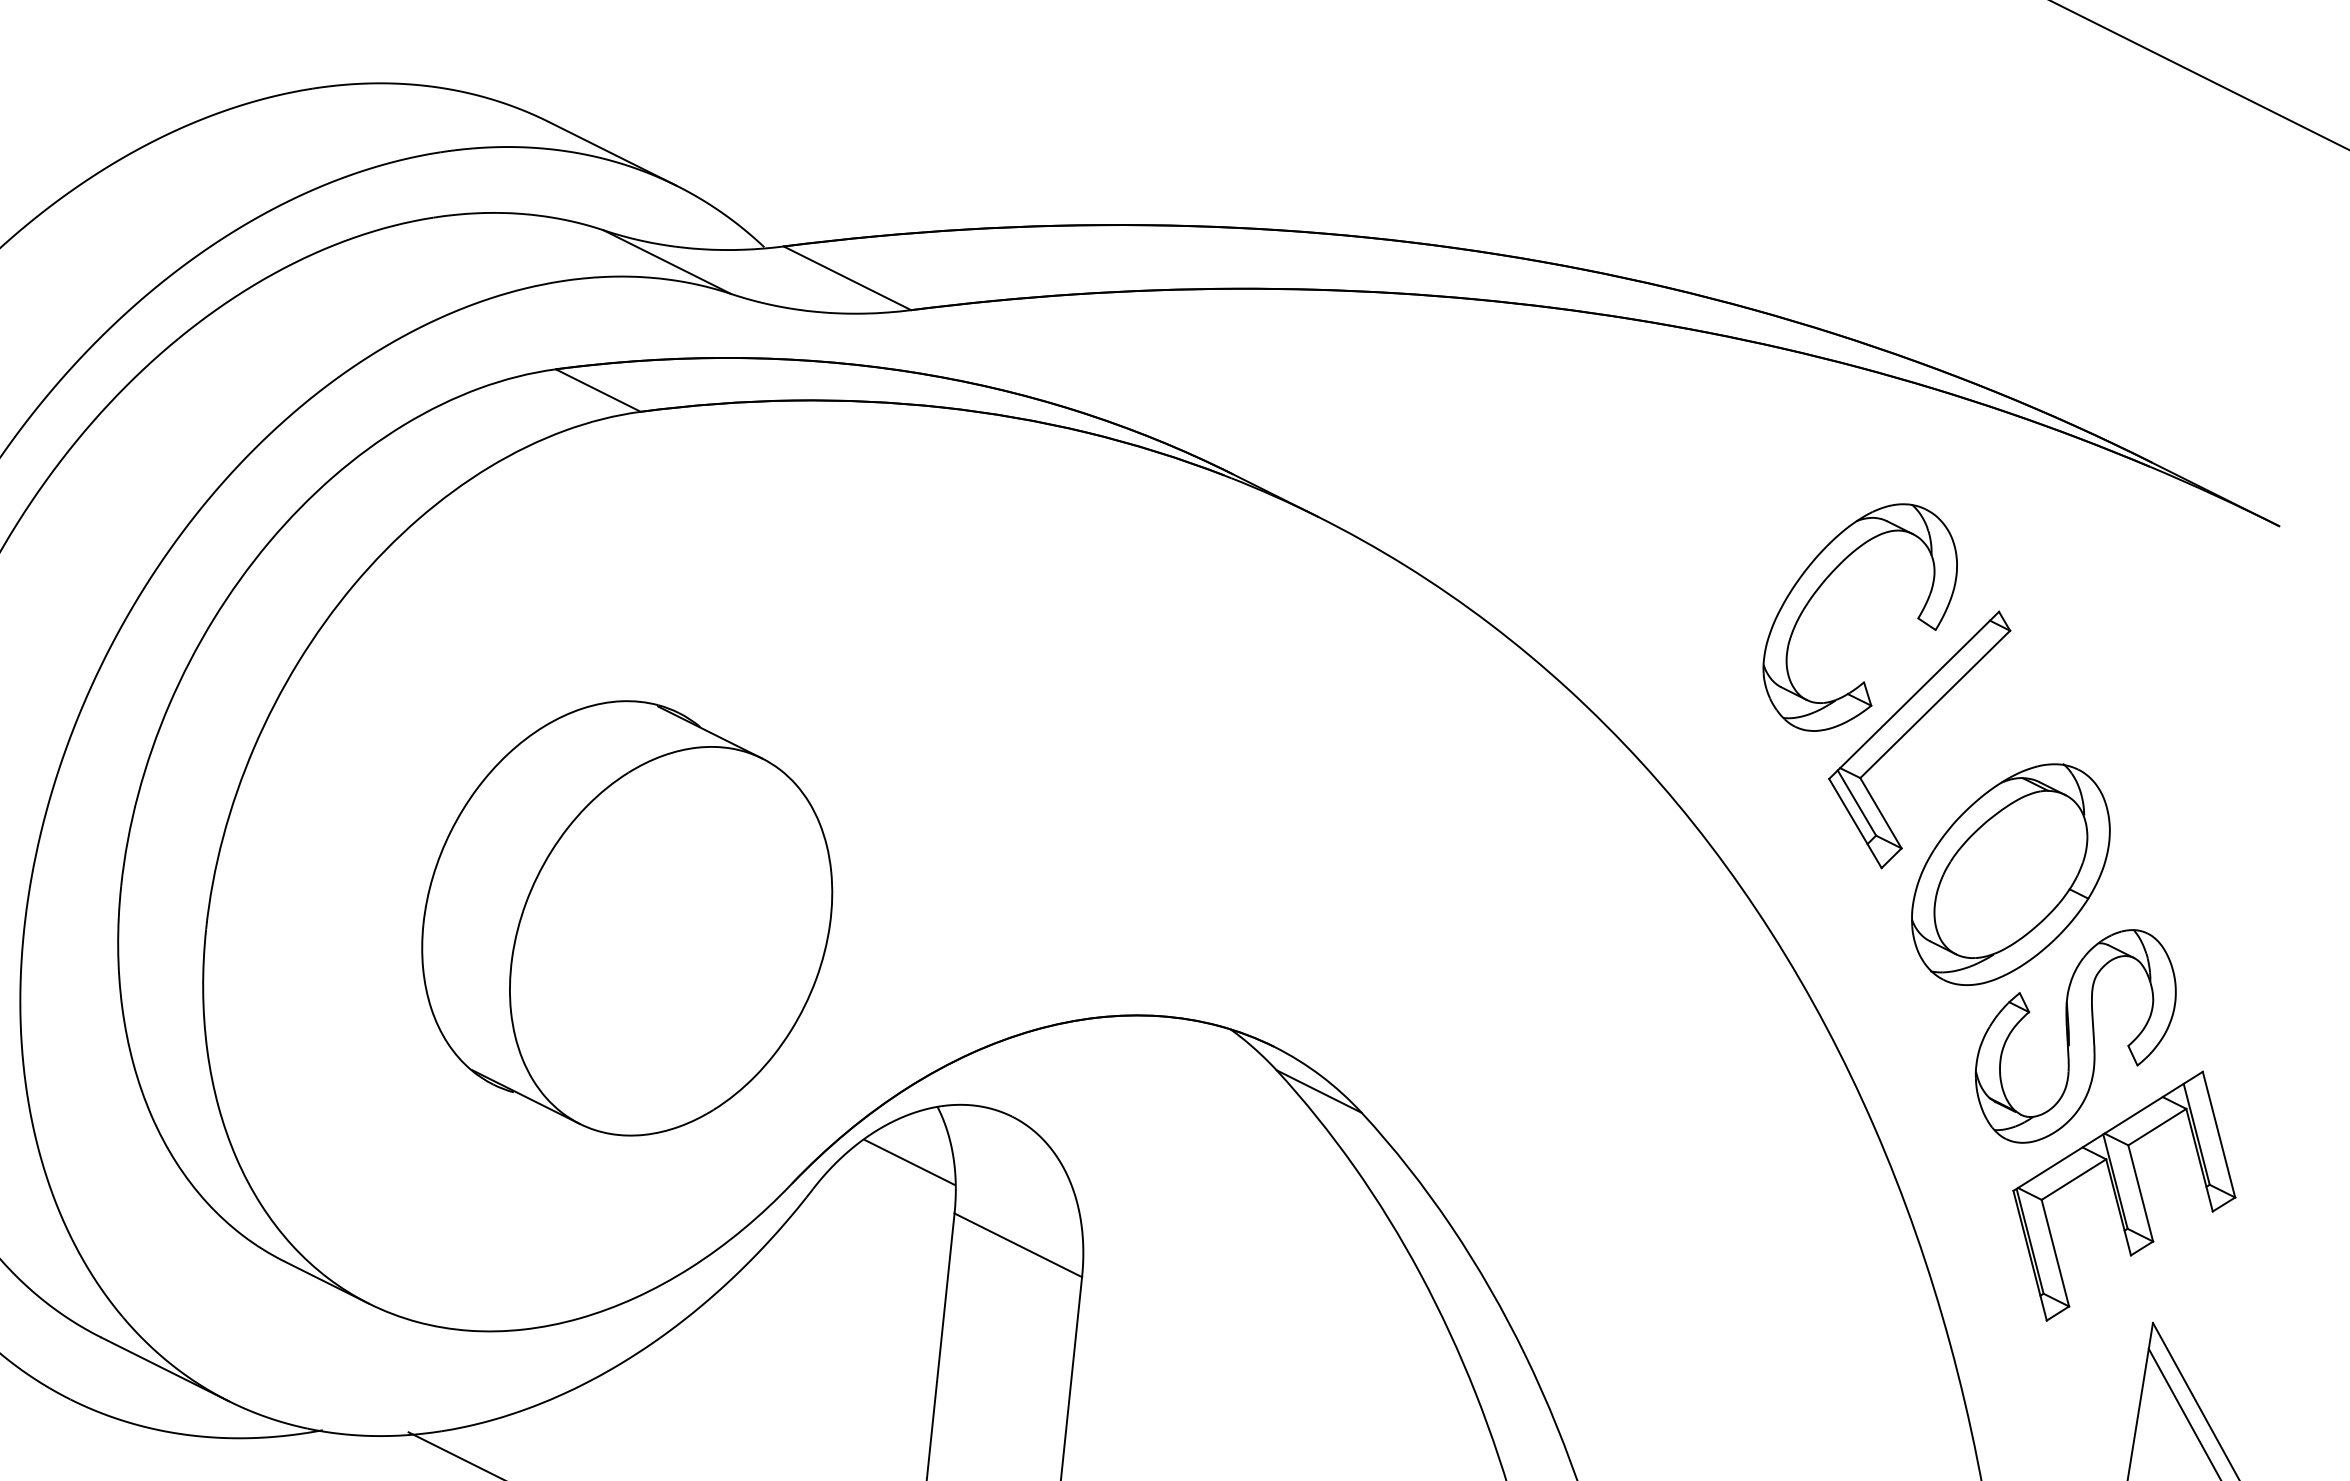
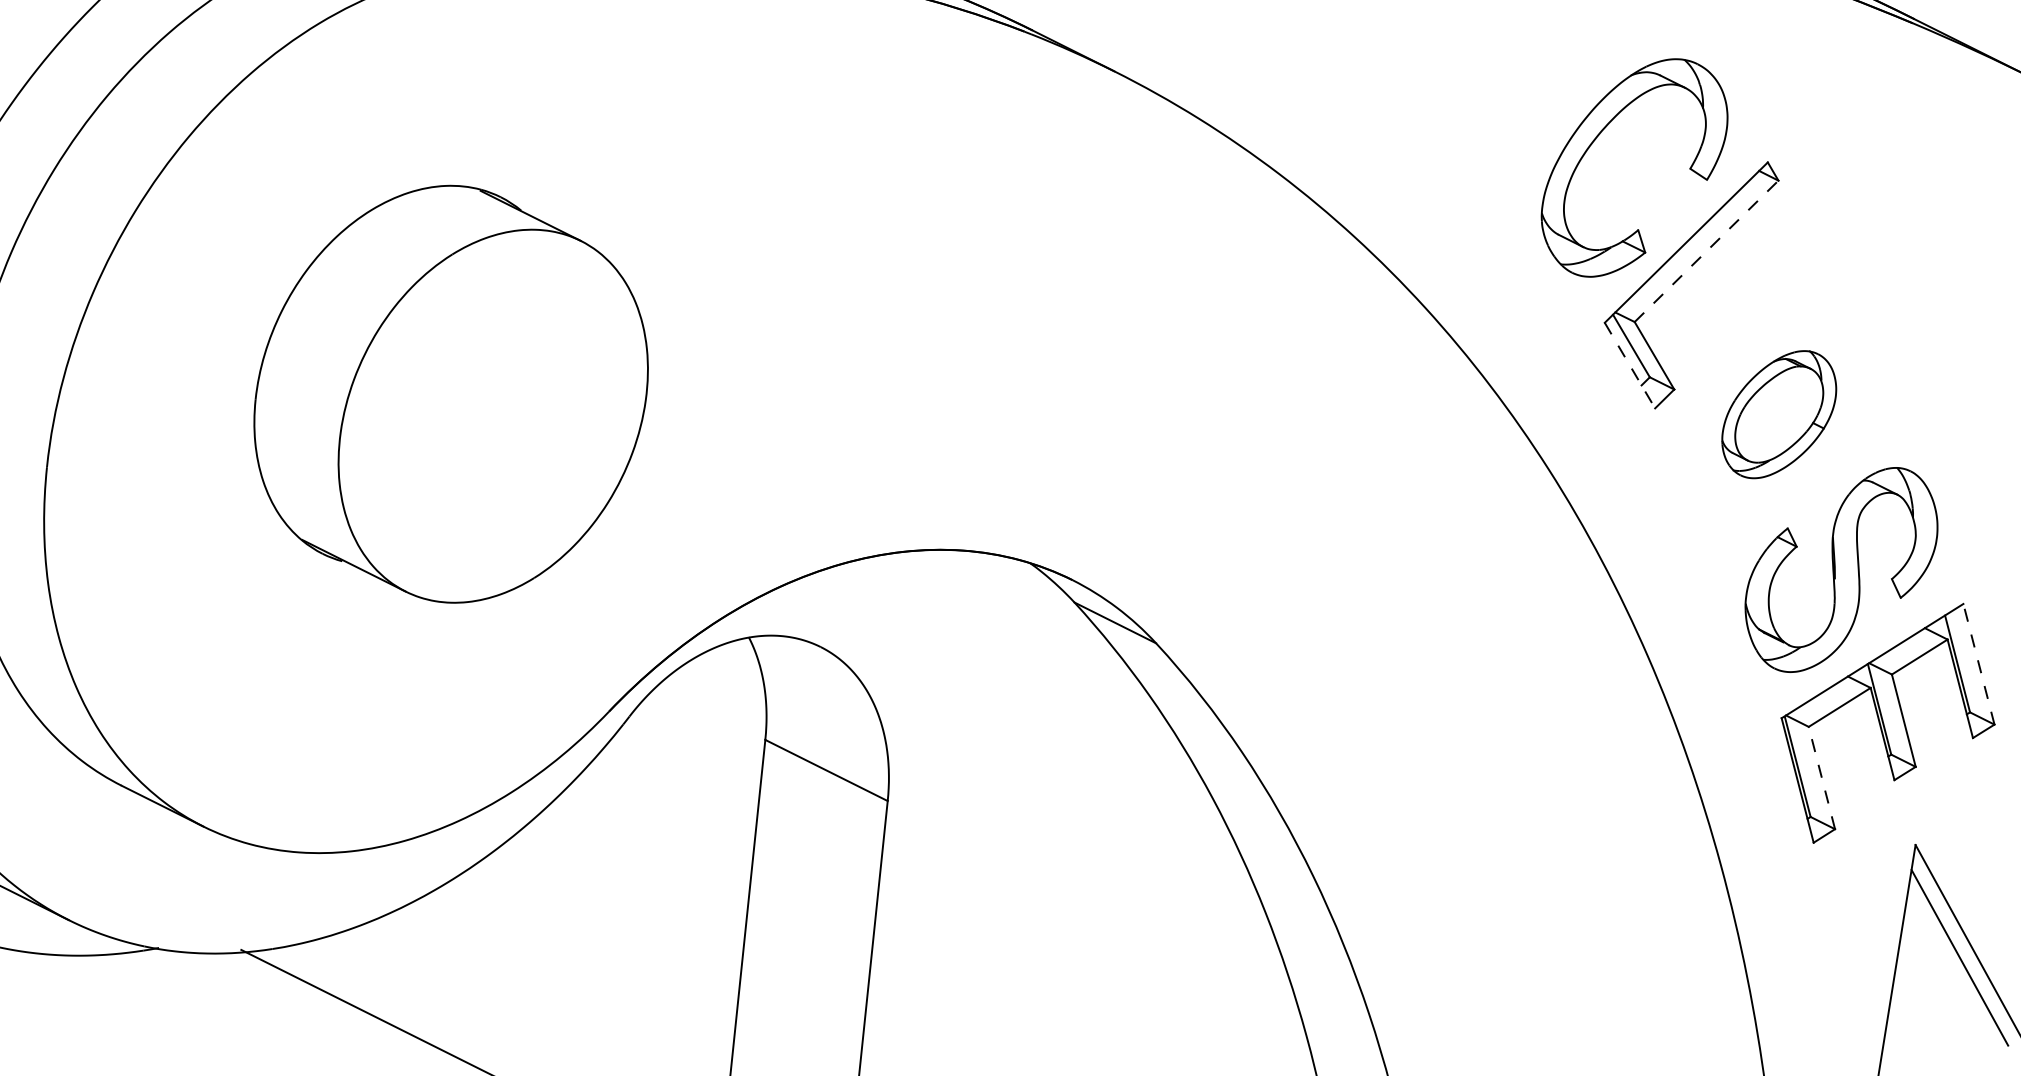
line: (1935, 704) -> (1706, 251), solid -> dashed
line: (1855, 823) -> (1630, 365), solid -> dashed
part: (2010, 874) -> (1778, 414), size x0.6
part: (627, 918) -> (451, 394), moved
line: (2219, 1134) -> (1979, 664), solid -> dashed
line: (909, 1162) -> (722, 690), removed
line: (2055, 1252) -> (1822, 777), solid -> dashed

